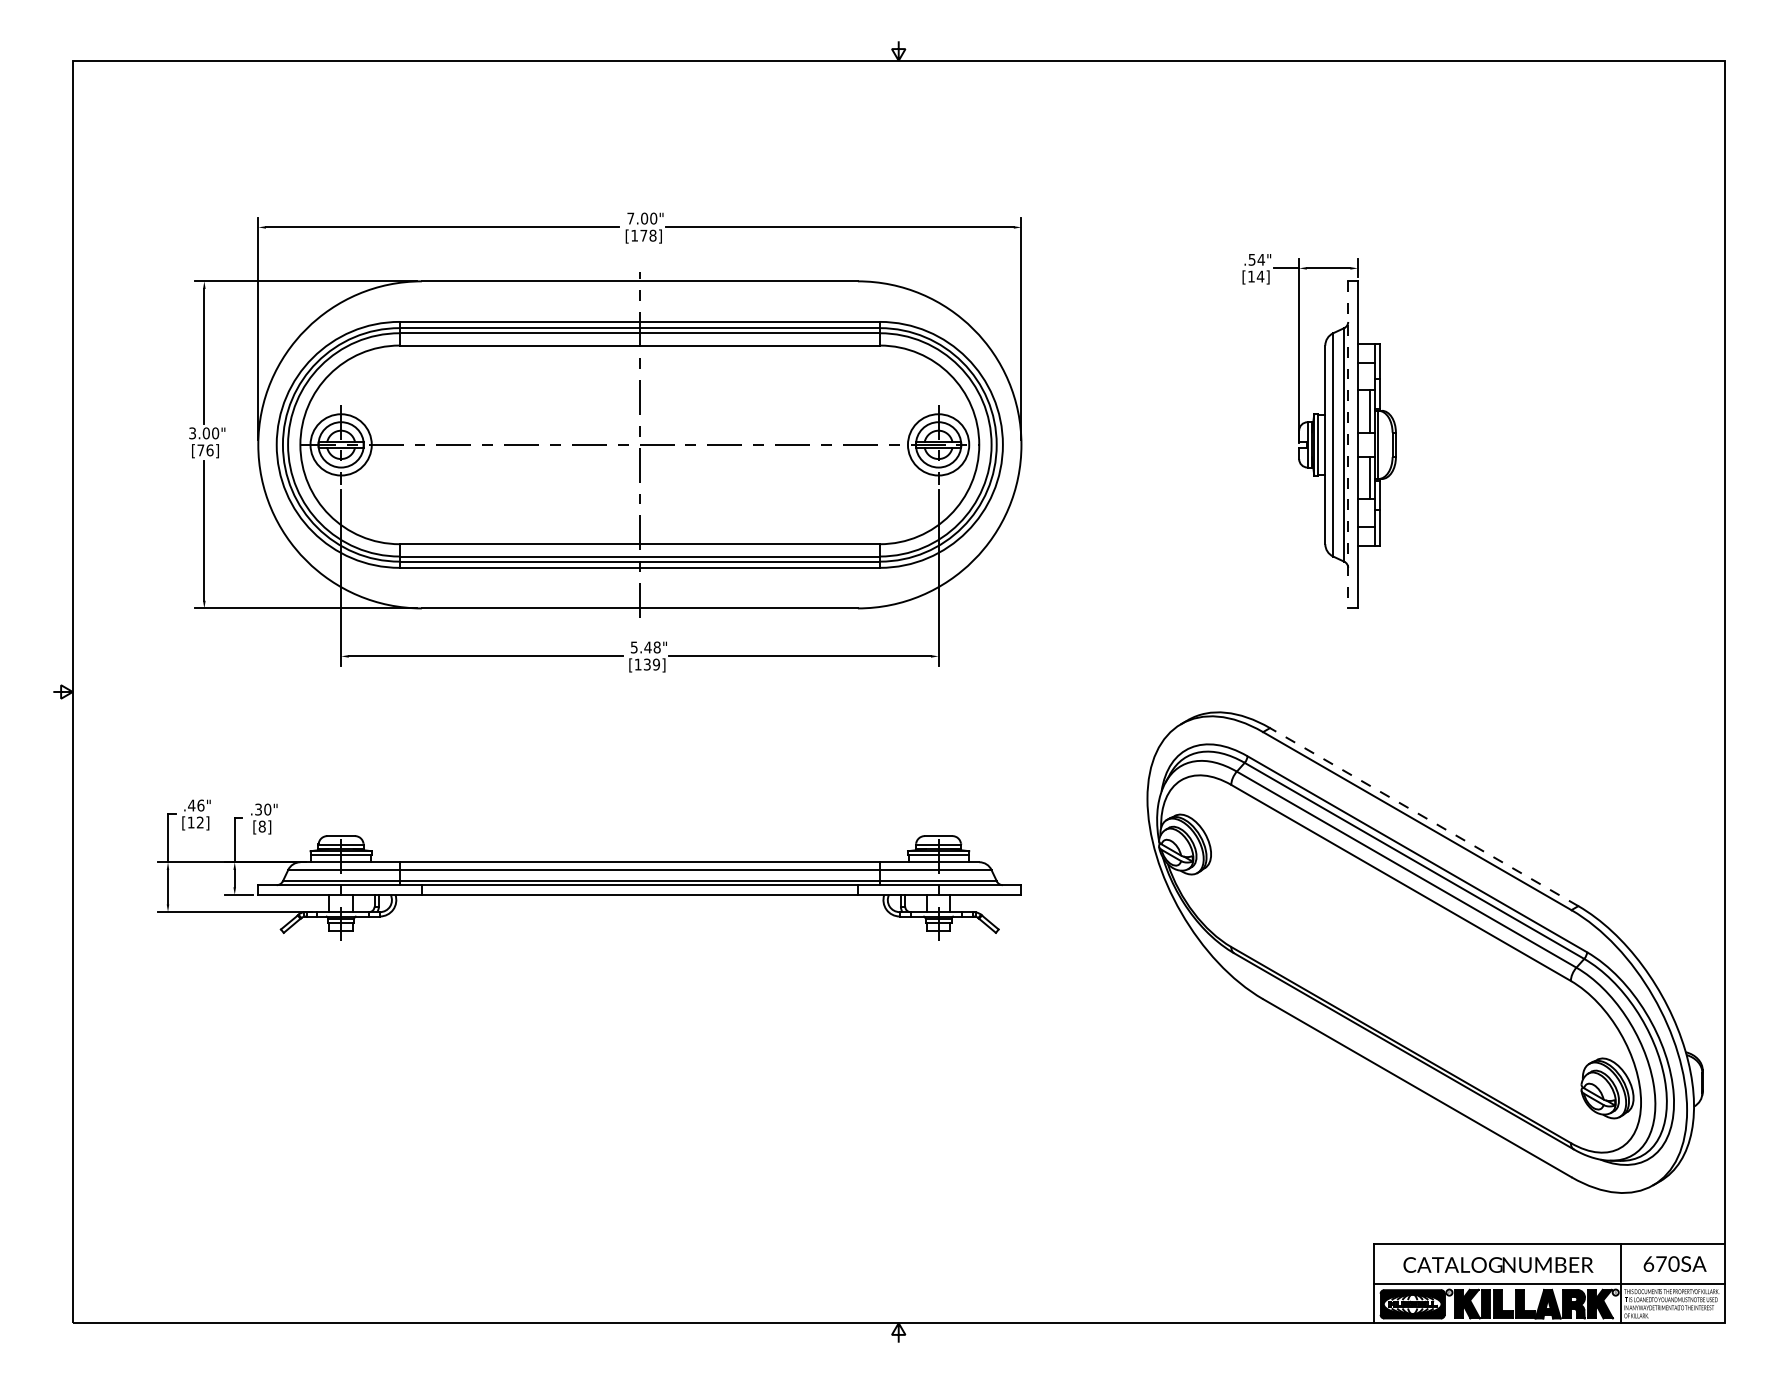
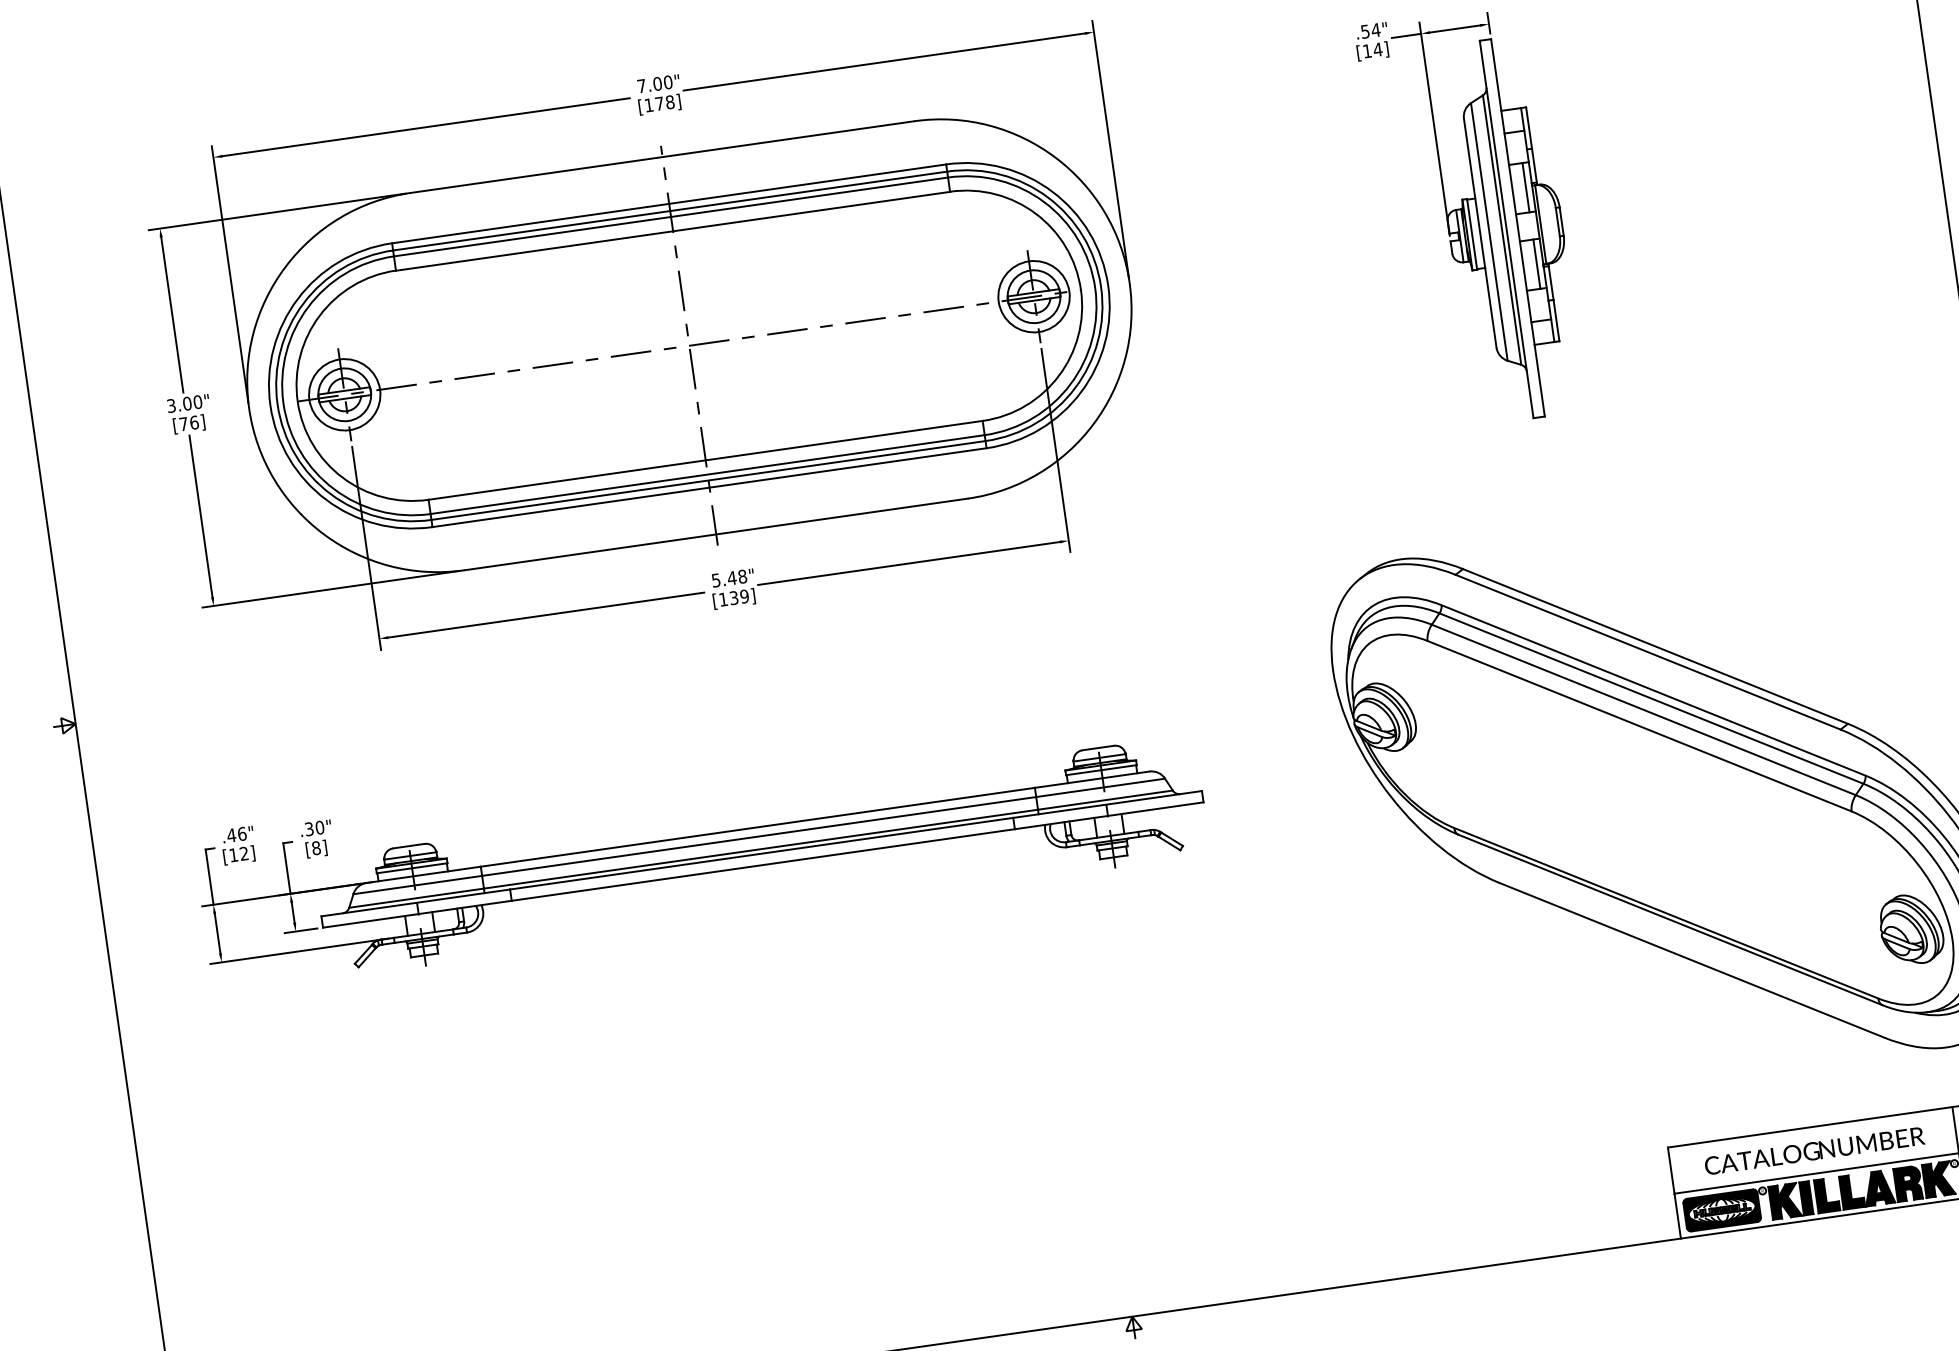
line: (1348, 444) -> (1506, 228), dashed -> solid
line: (1423, 816) -> (1654, 645), dashed -> solid

